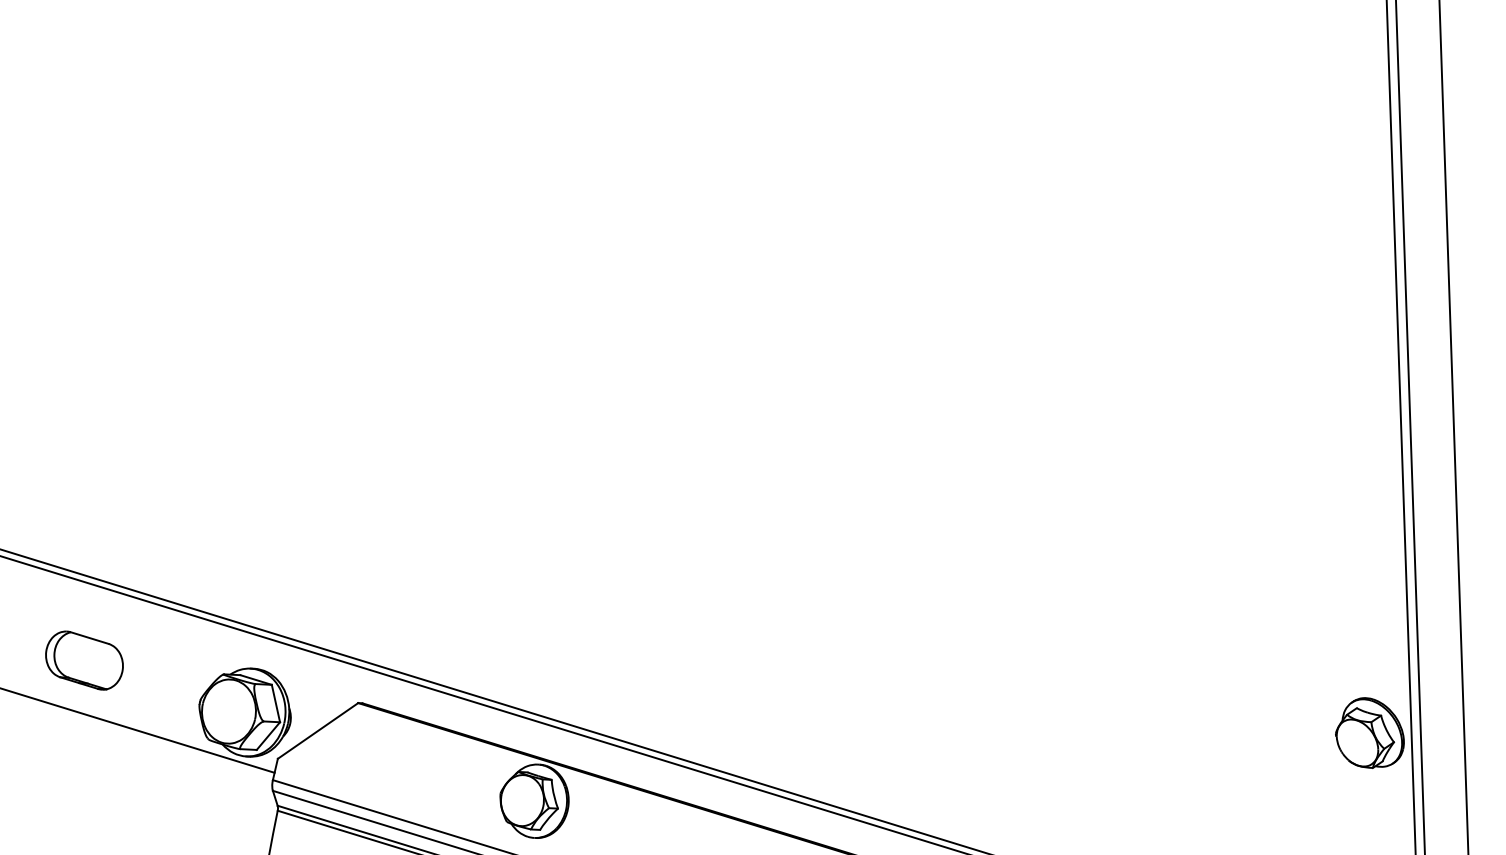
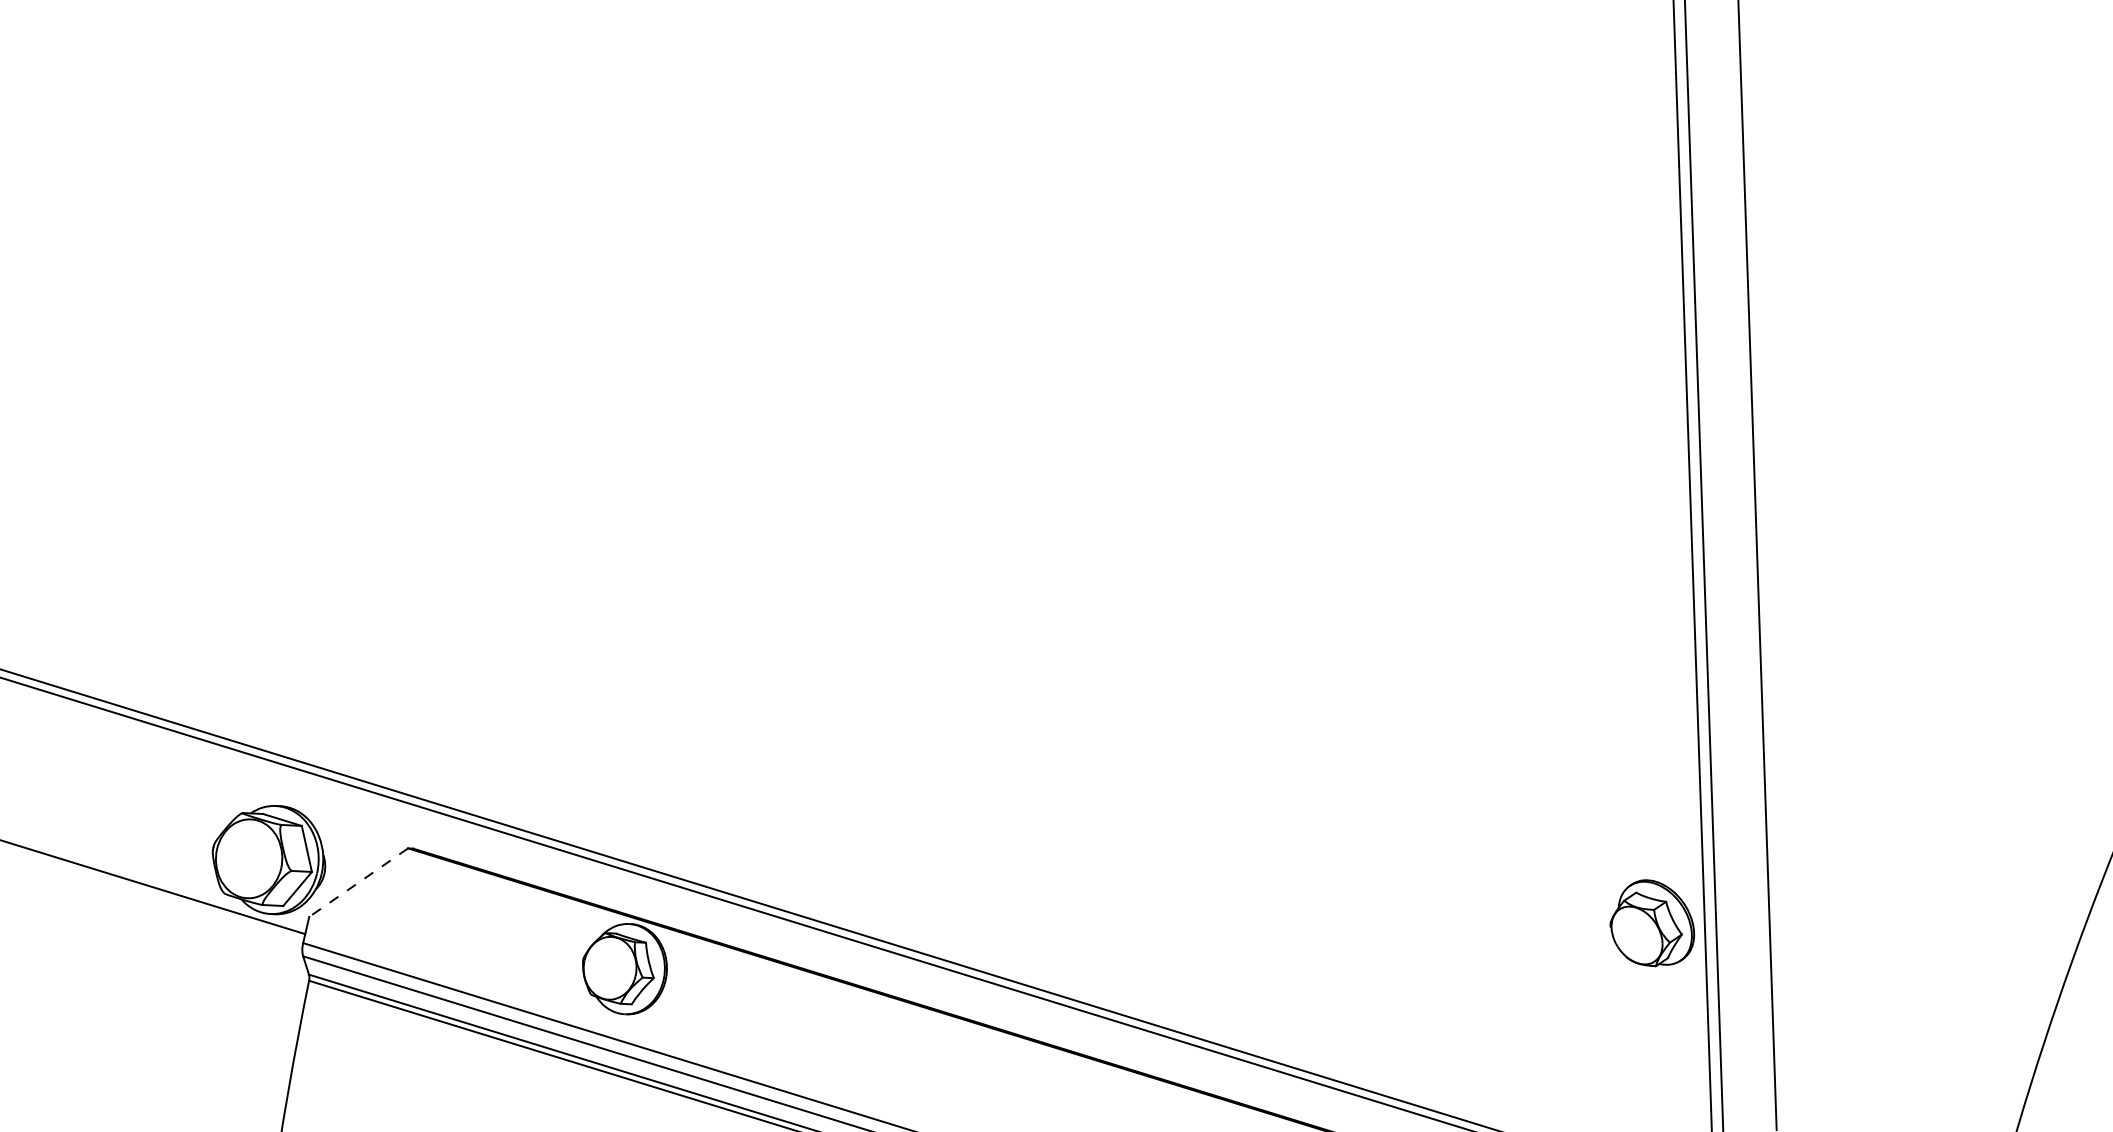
part: (84, 660) -> (71, 795), removed
line: (317, 730) -> (358, 882), solid -> dashed
part: (1370, 733) -> (1652, 923), moved

